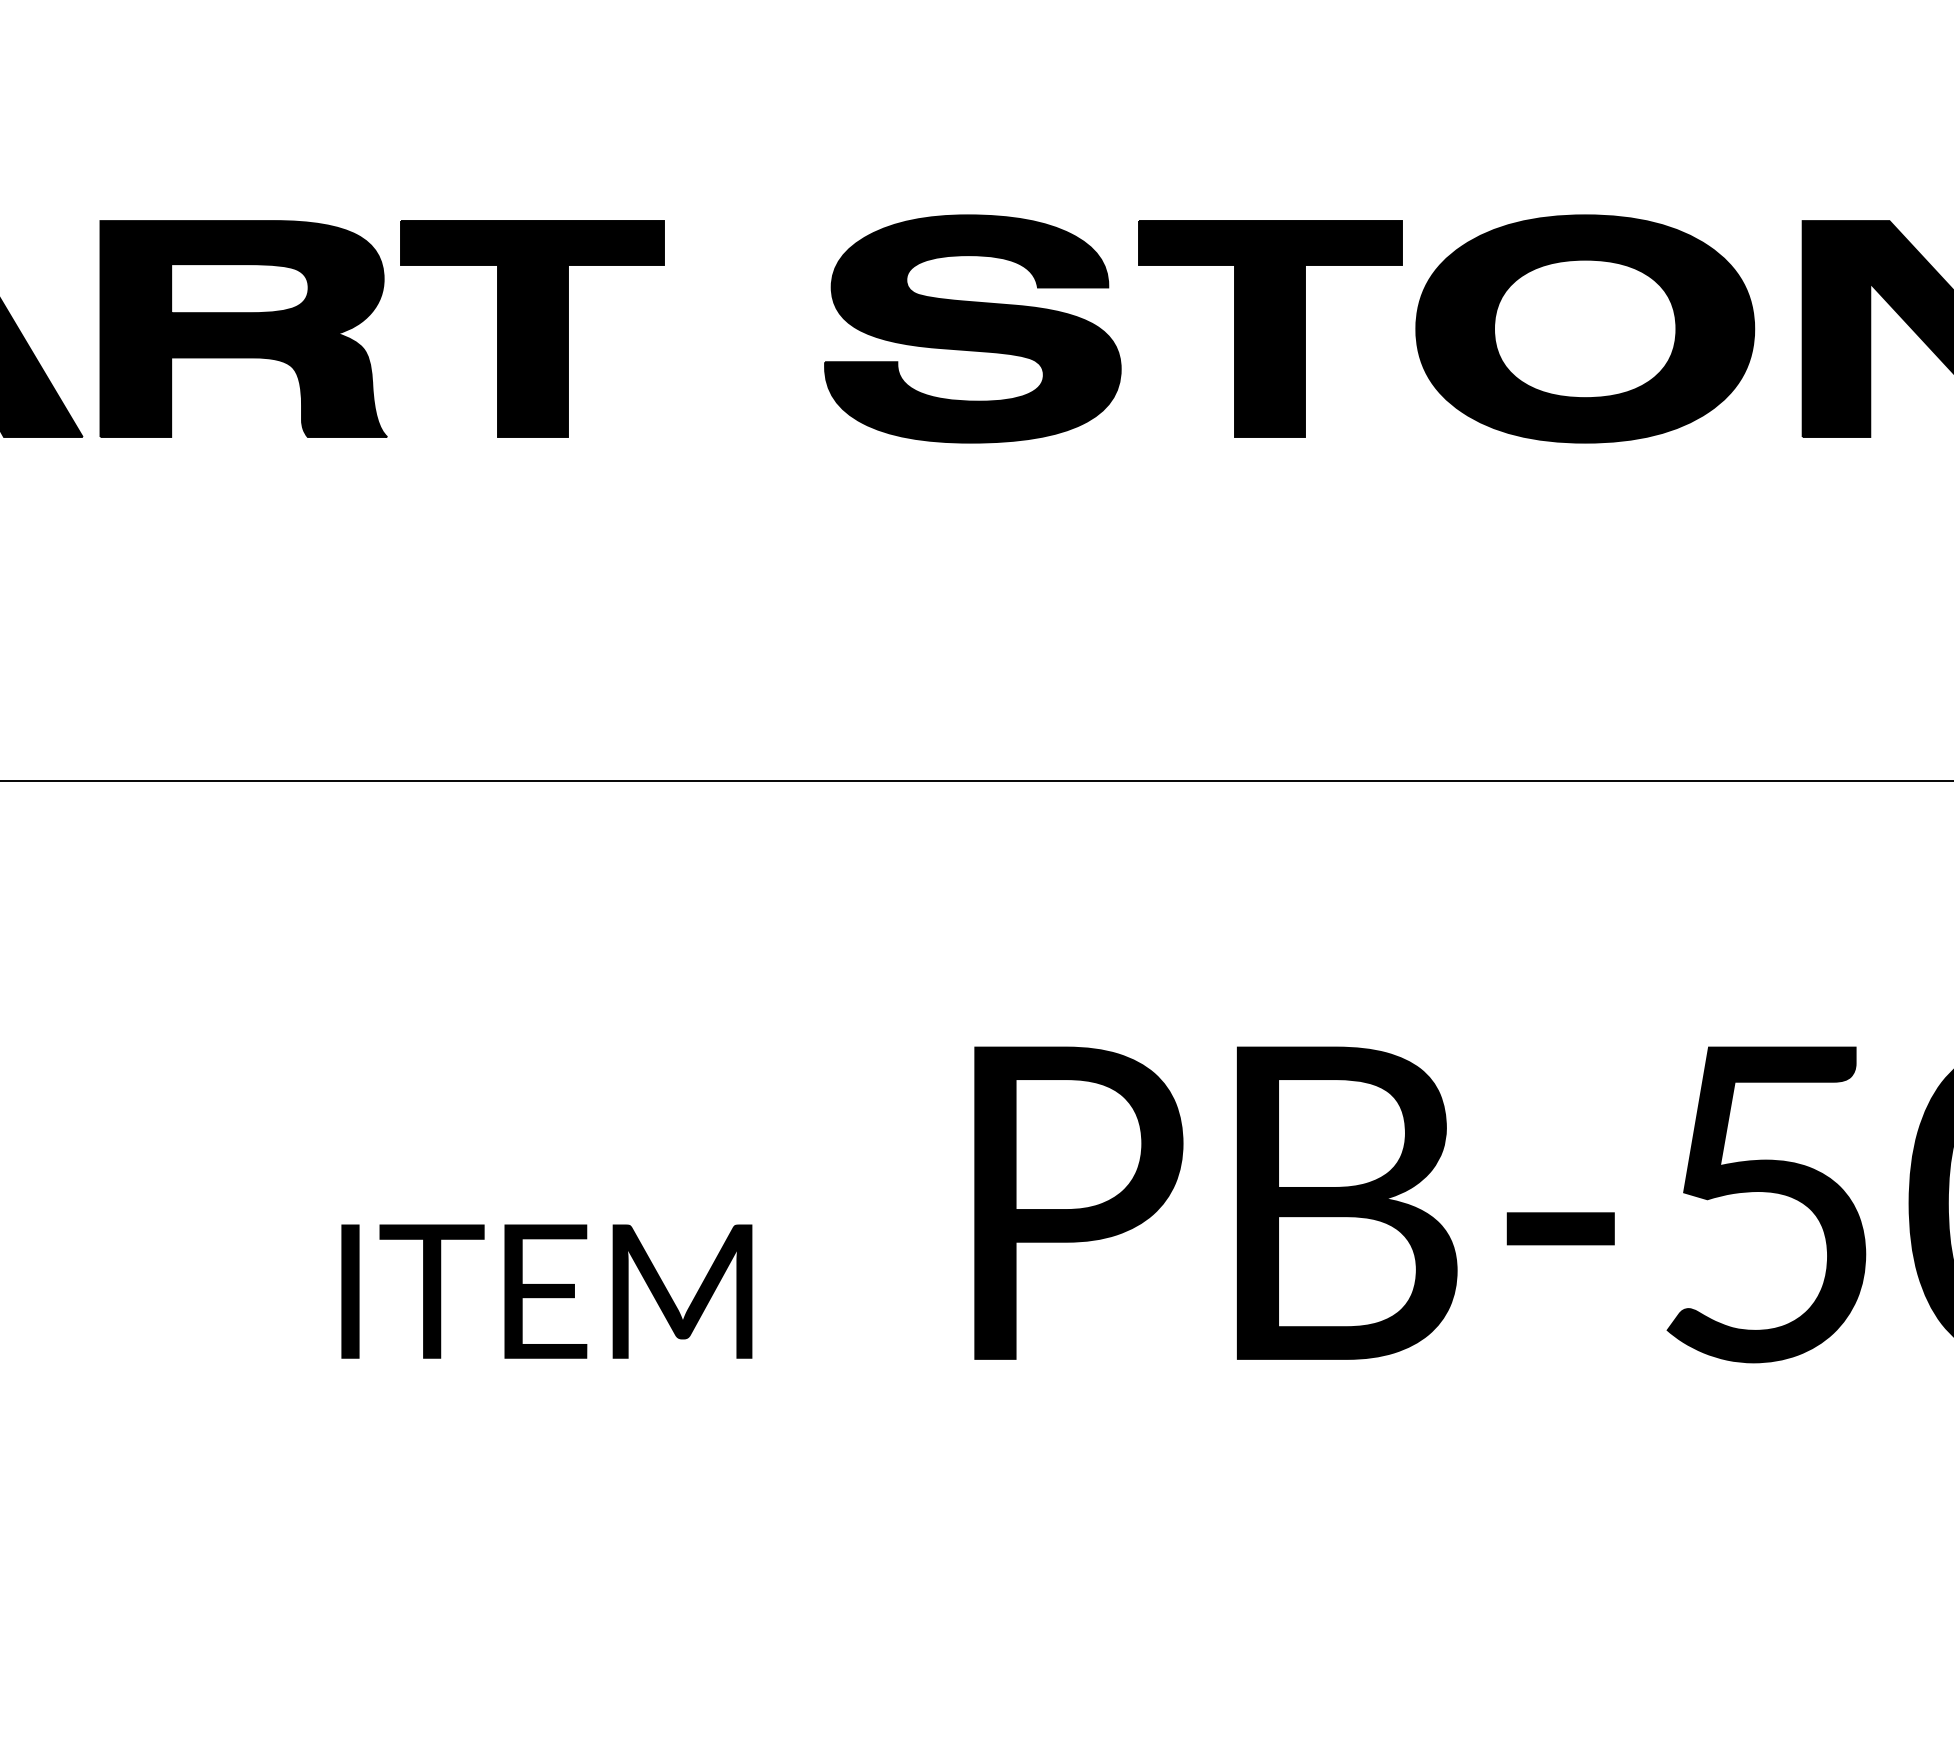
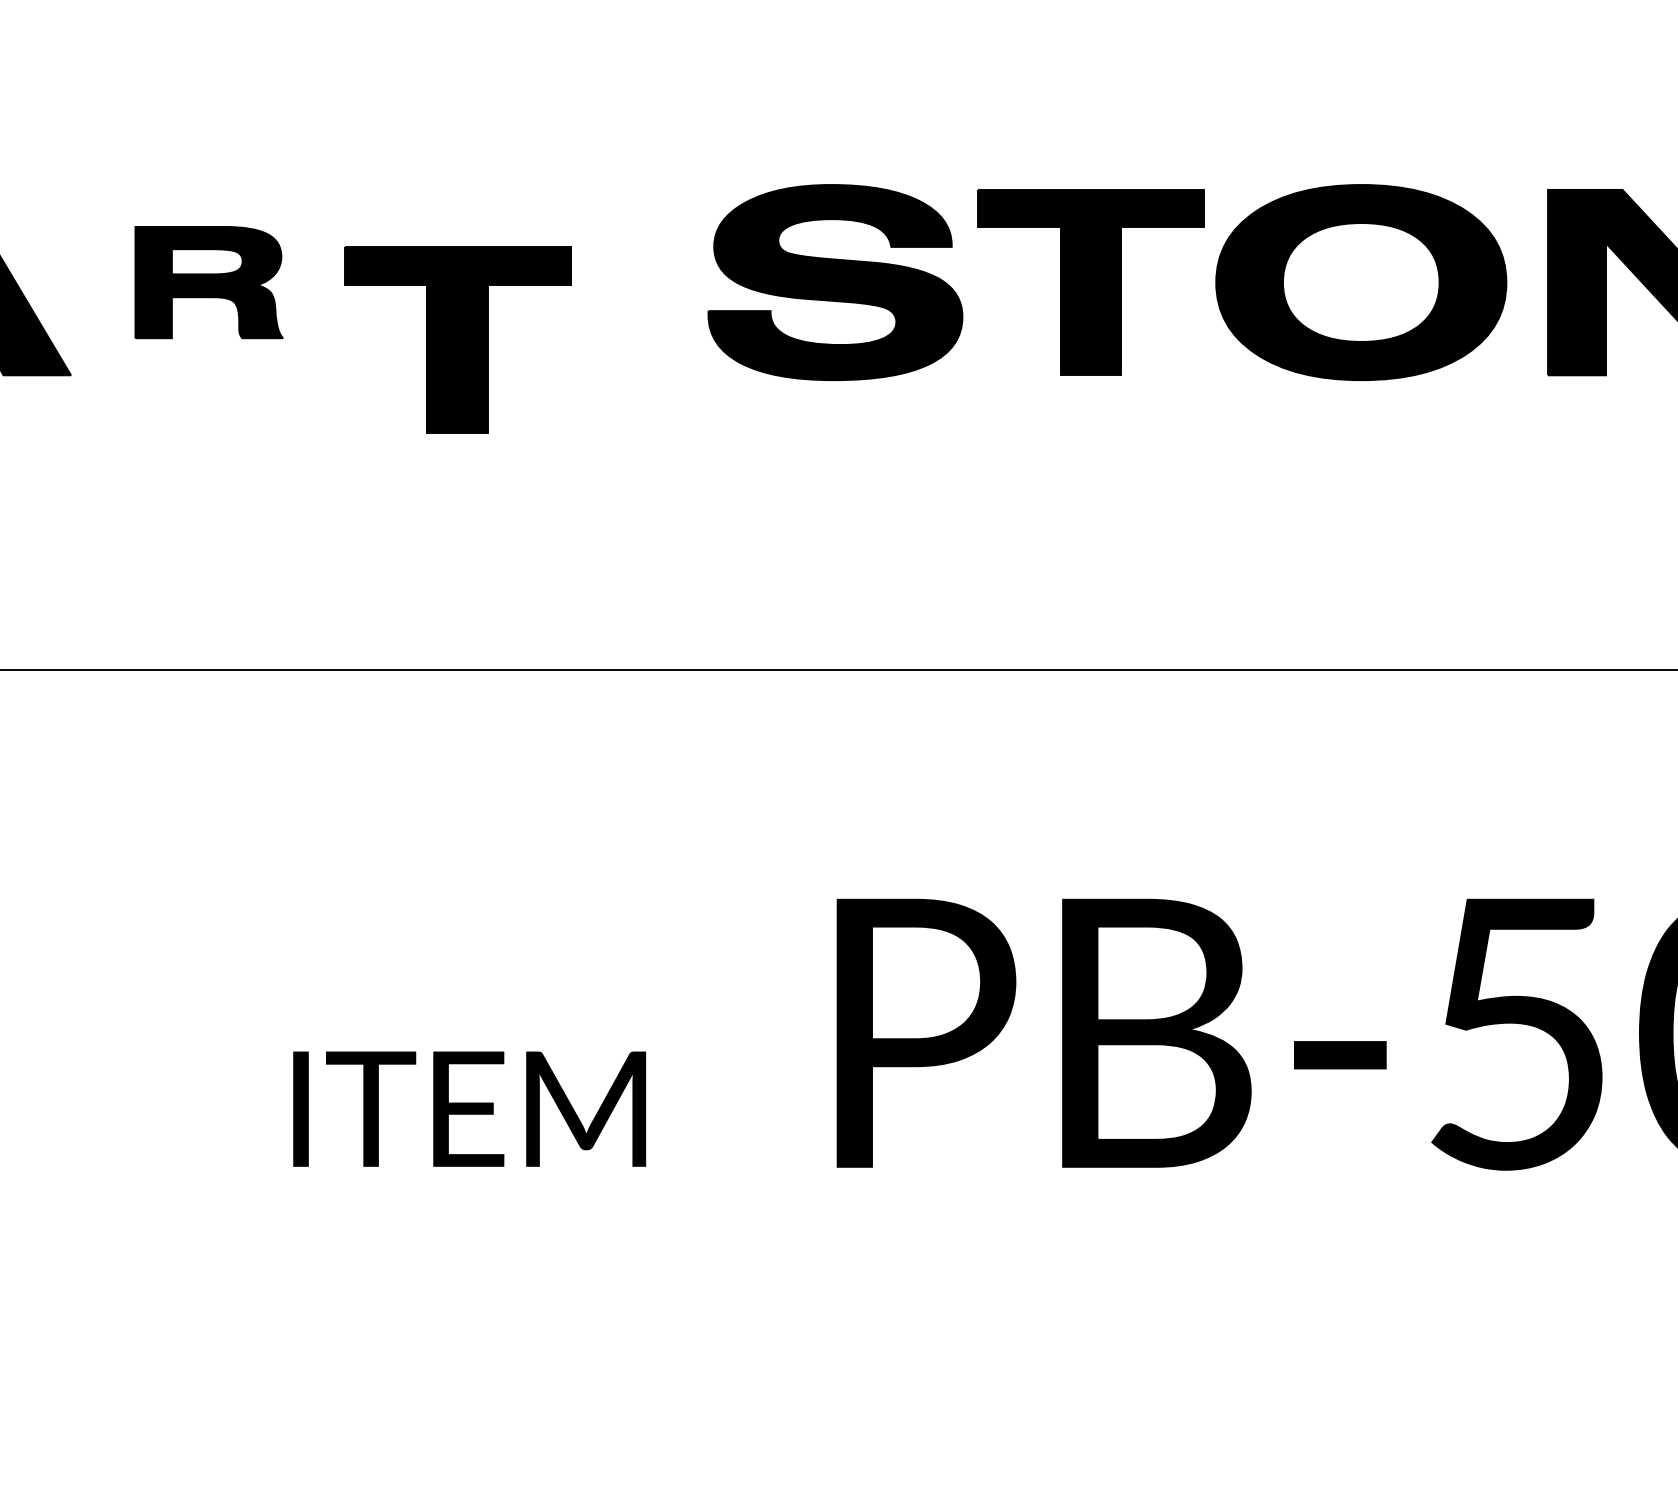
part: (243, 328) -> (209, 282), size x0.6
part: (532, 328) -> (457, 339), moved

